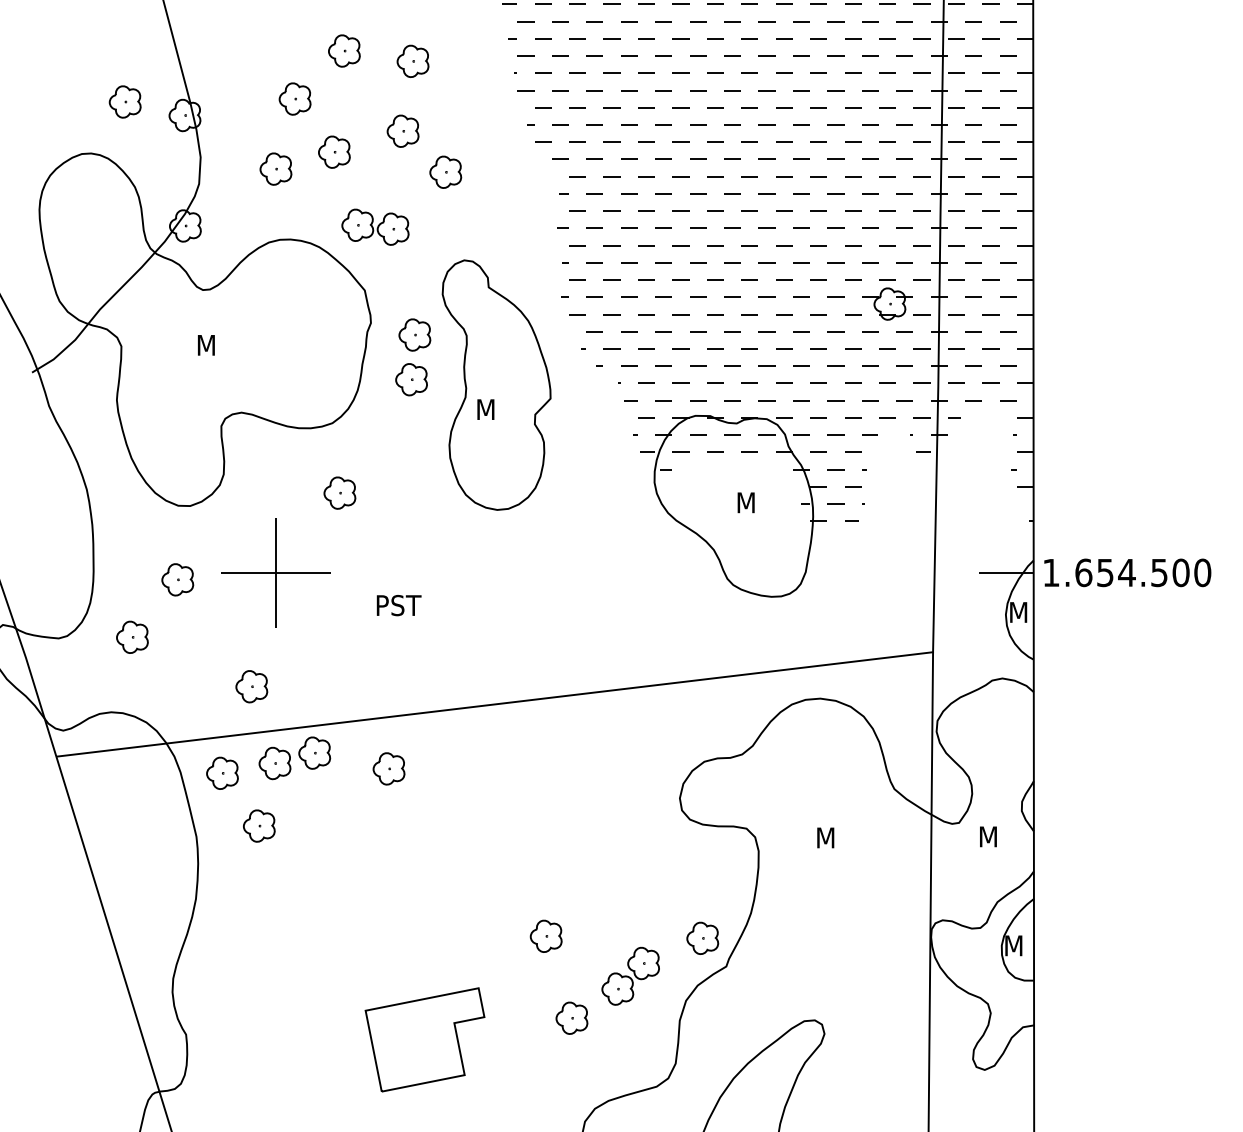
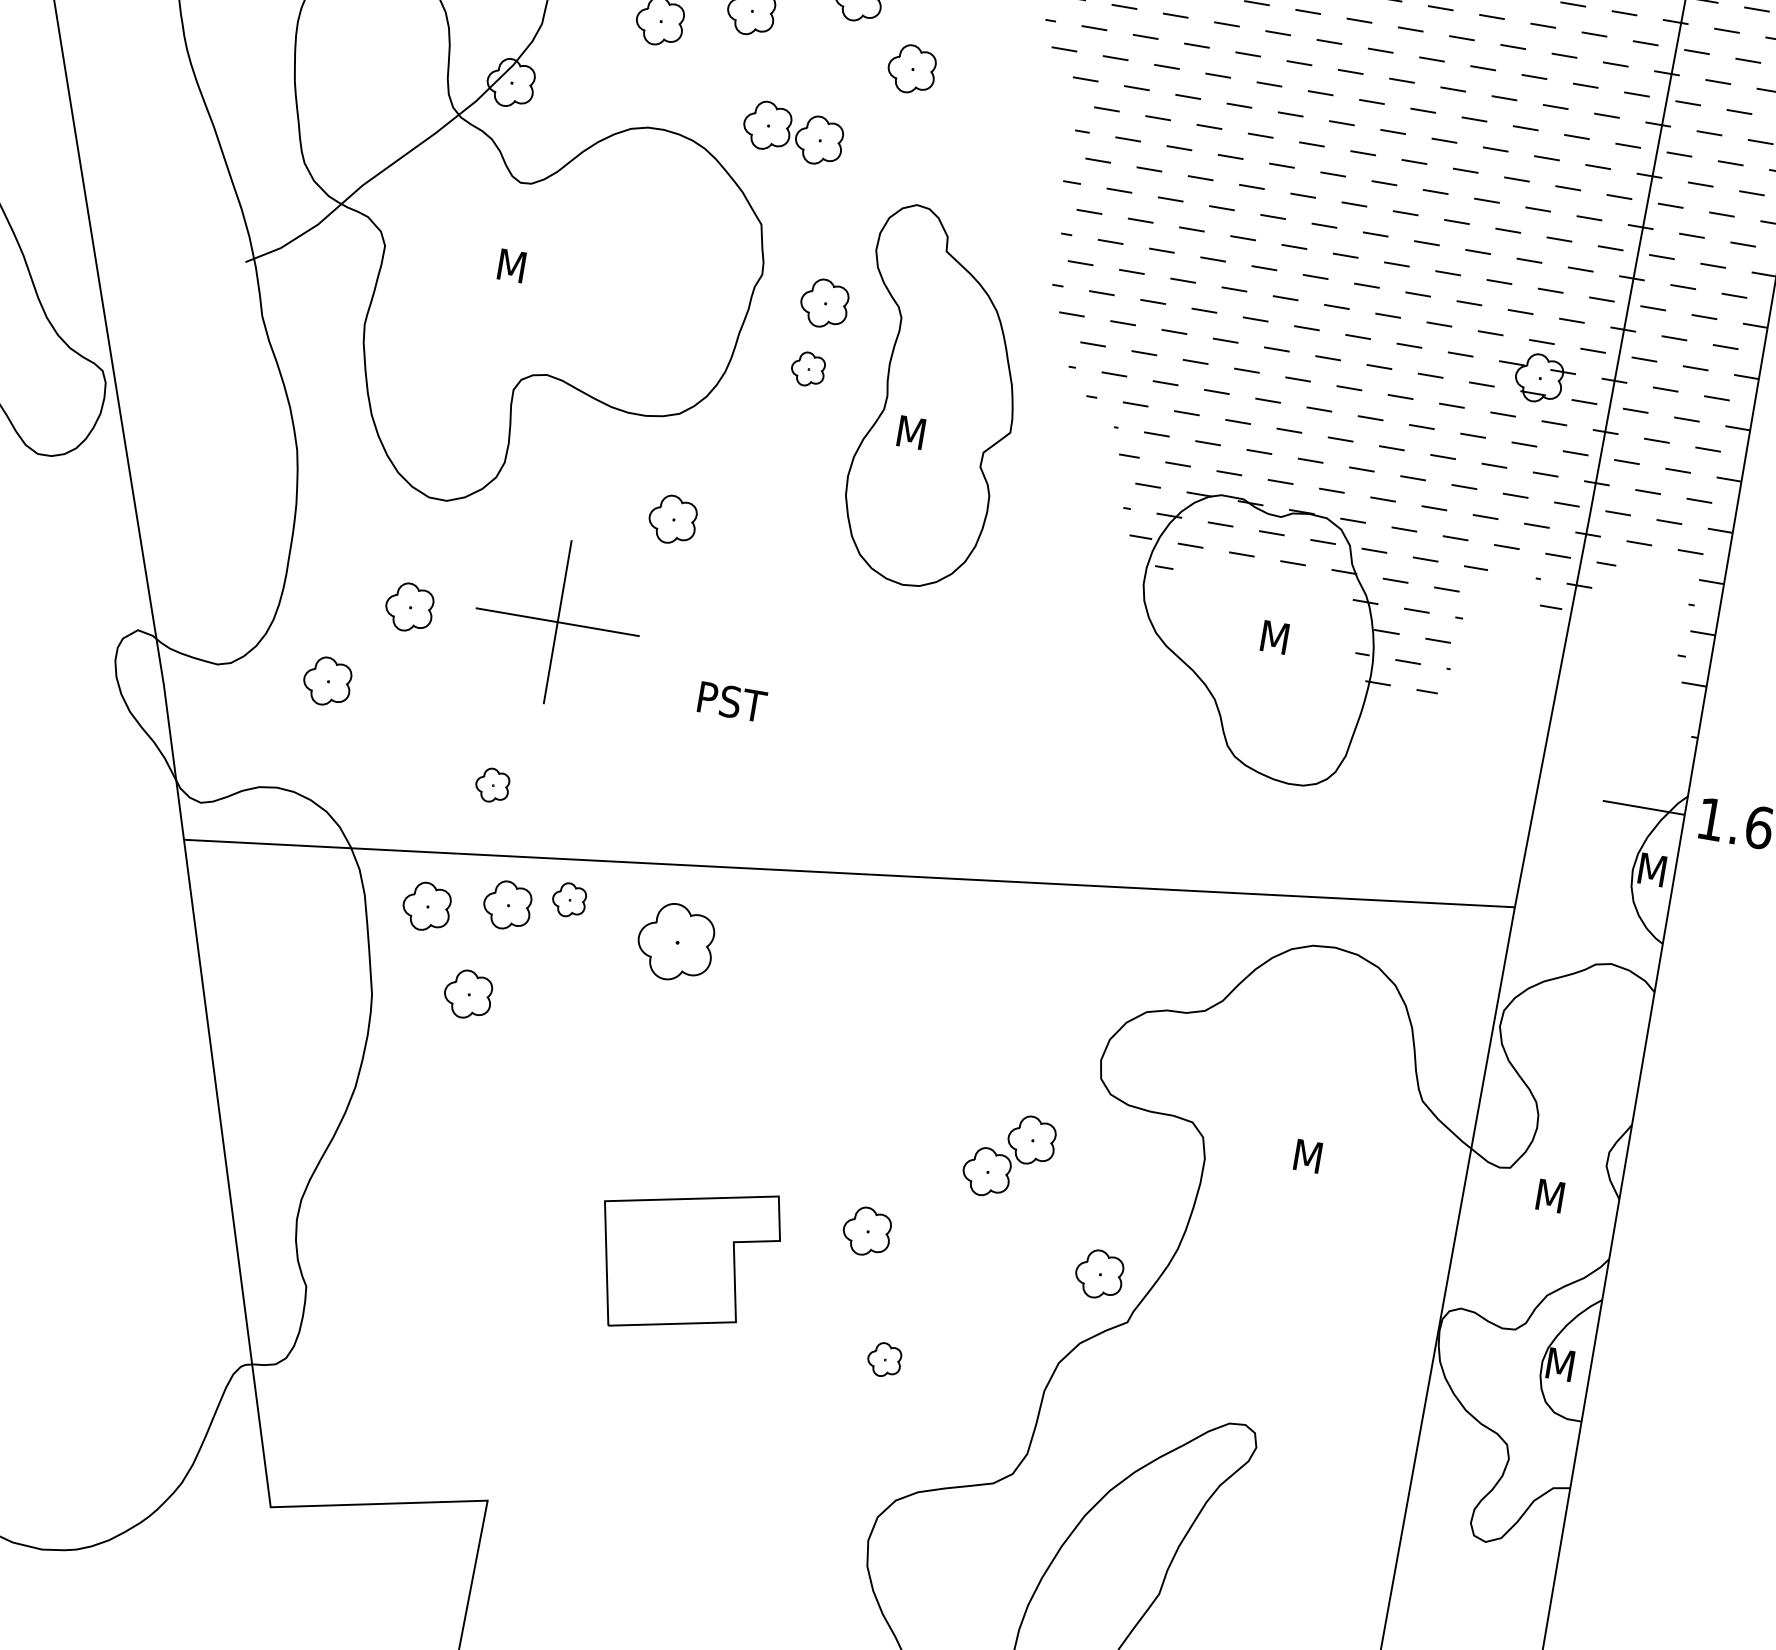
part: (411, 379) -> (808, 368), size x0.7
part: (251, 686) -> (492, 784), size x0.7
part: (314, 752) -> (569, 899), size x0.7
part: (388, 768) -> (675, 941), size x1.6
part: (630, 975) -> (1009, 1155), moved
part: (571, 1017) -> (884, 1358), size x0.7
part: (424, 1039) -> (685, 1258), moved

